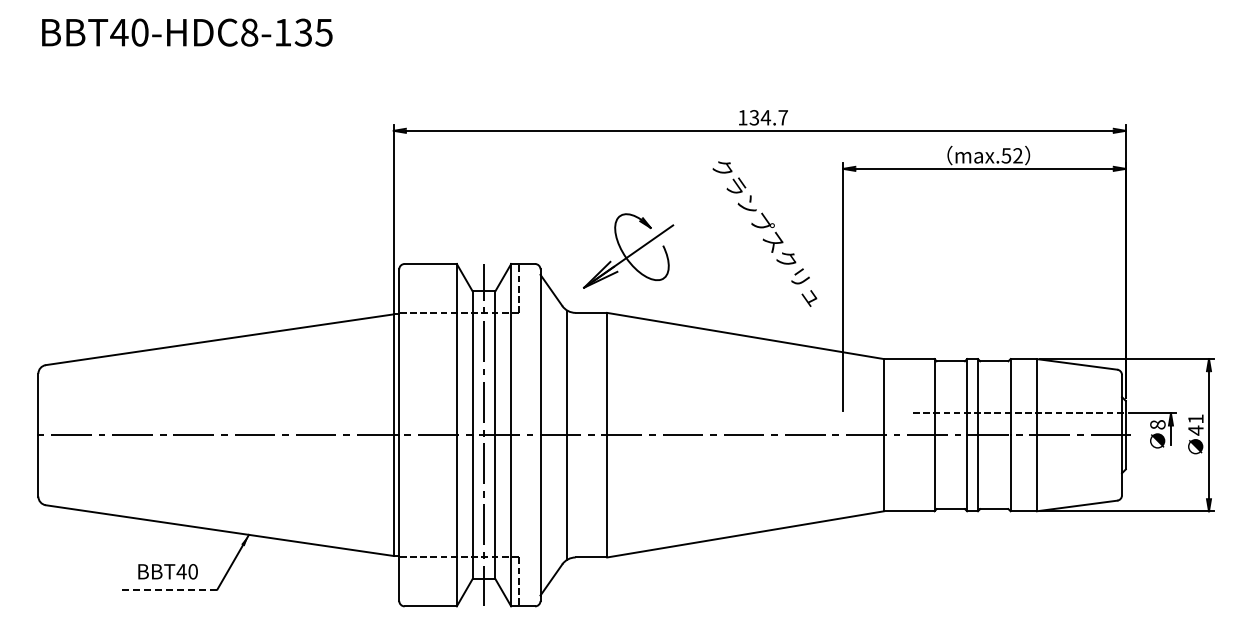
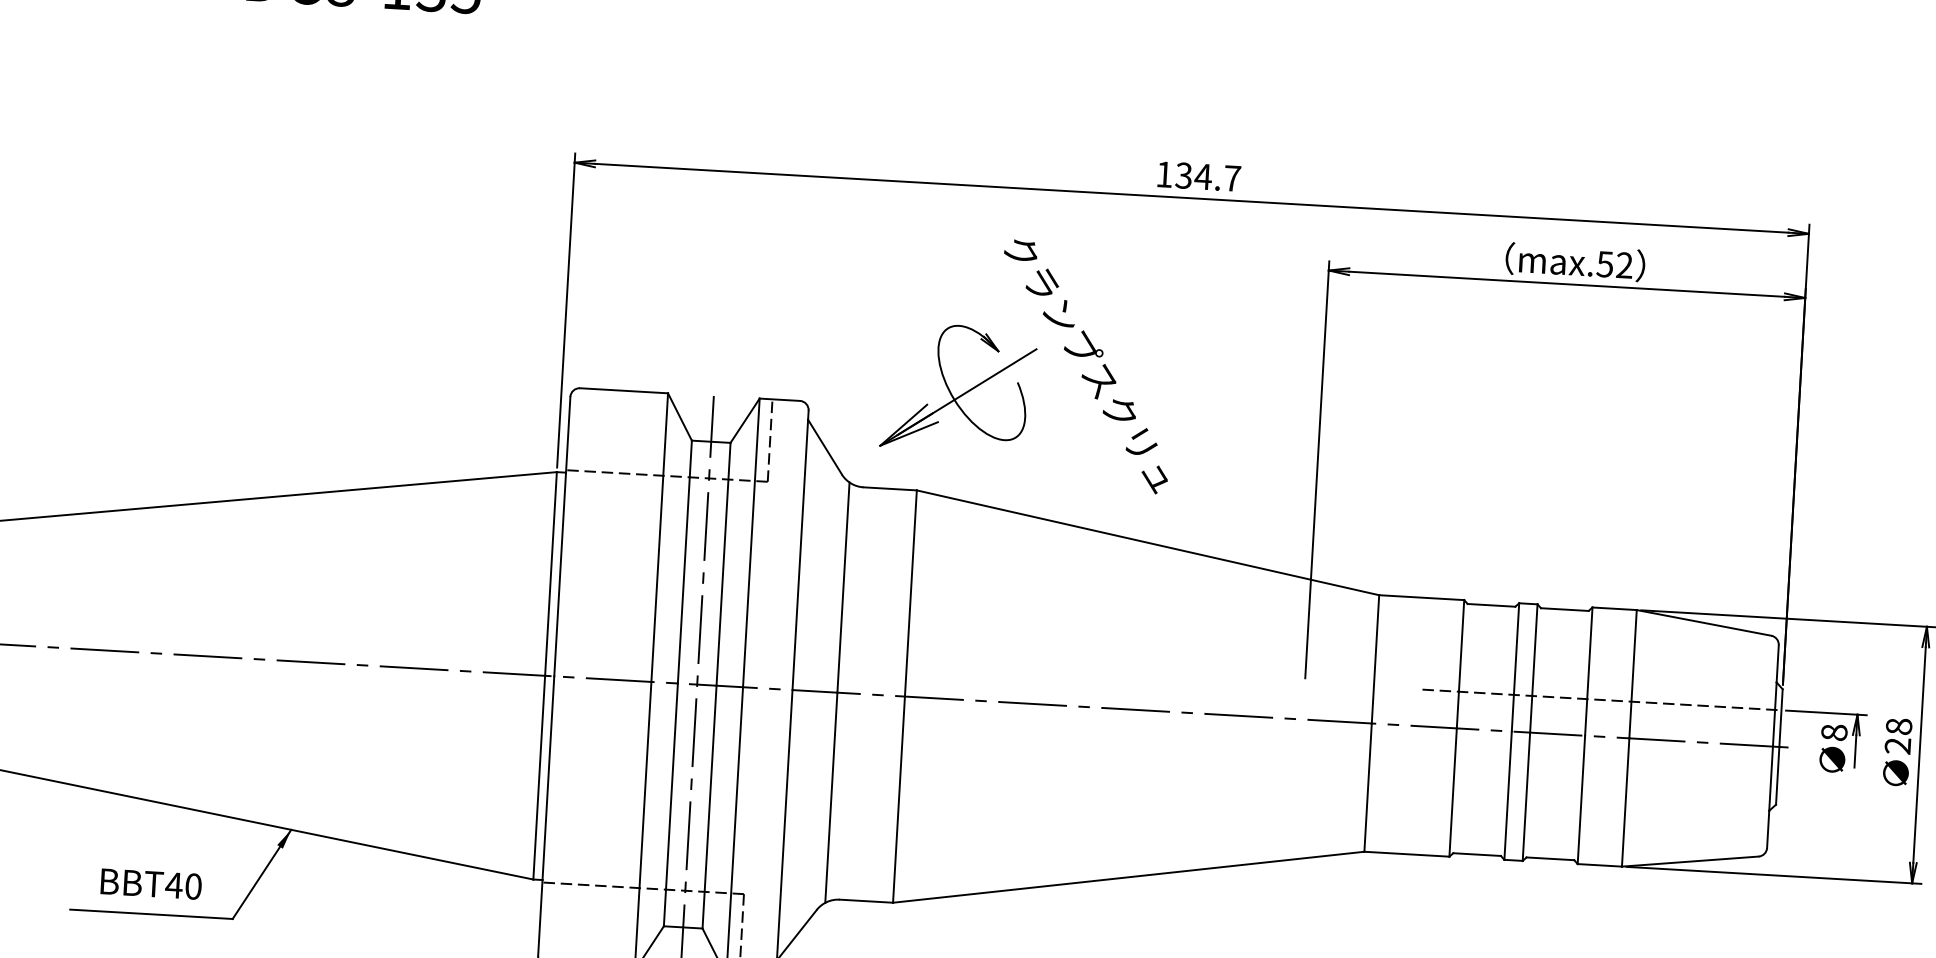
text: (764, 233) -> (1085, 365), moved
text: (1195, 424) -> (1897, 735), 41 -> 28
line: (168, 589) -> (150, 914), dashed -> solid

